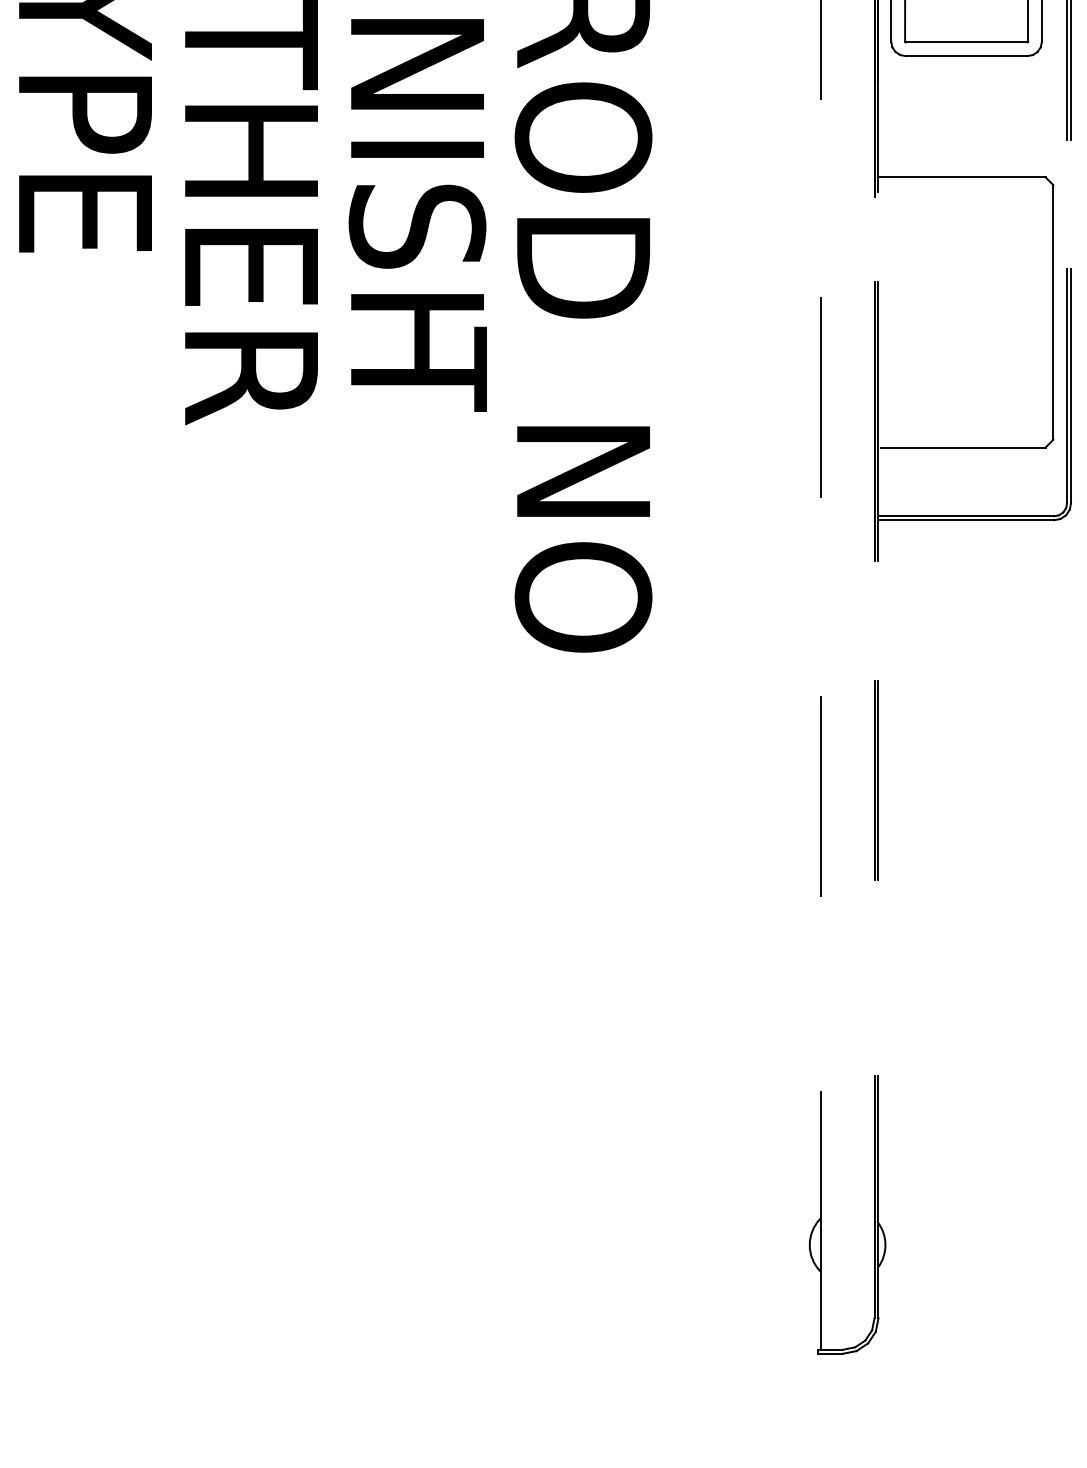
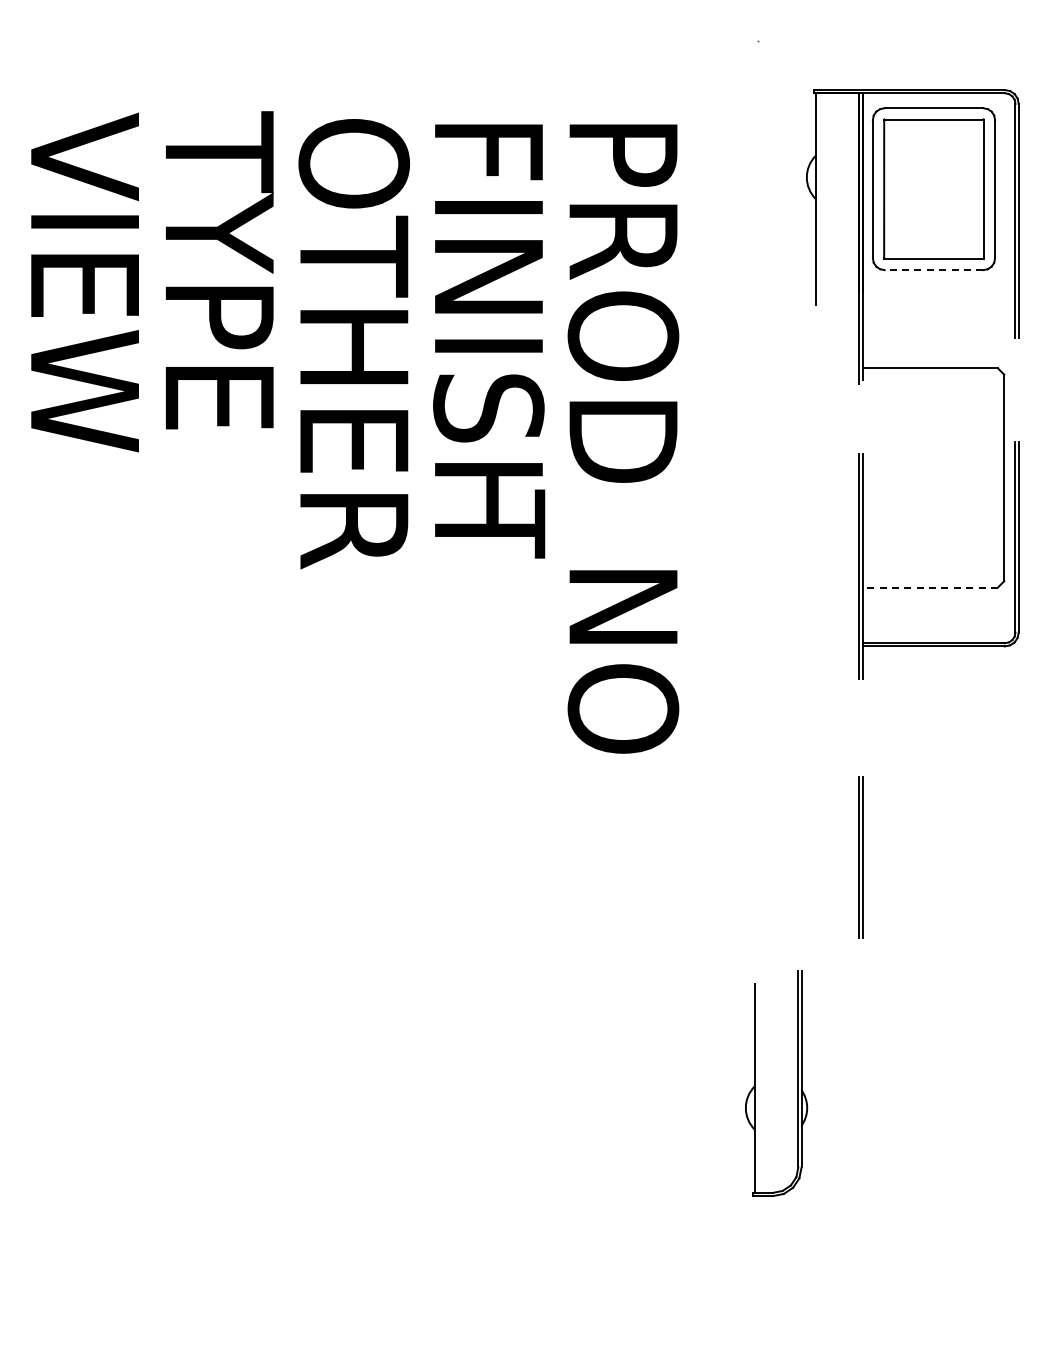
line: (965, 56) -> (933, 270), solid -> dashed
line: (820, 397) -> (815, 546), removed
line: (962, 447) -> (930, 587), solid -> dashed
line: (820, 795) -> (815, 869), removed
part: (821, 1214) -> (755, 1083), moved

